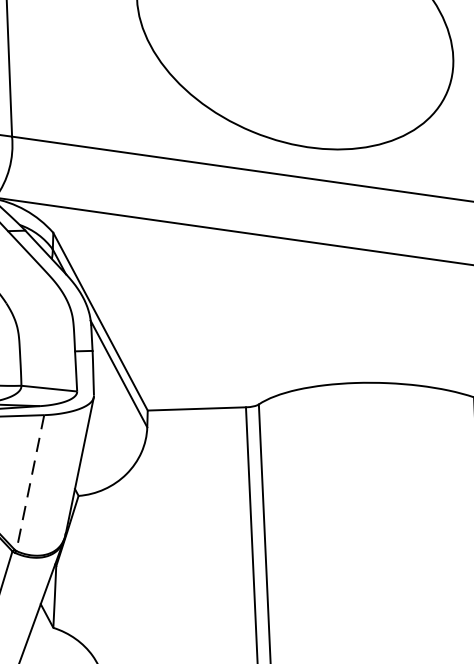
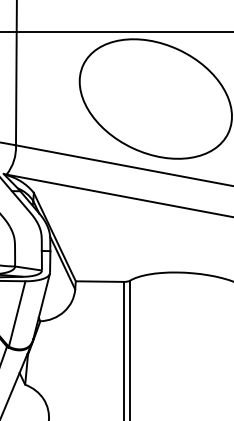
line: (30, 482) -> (17, 313), dashed -> solid

